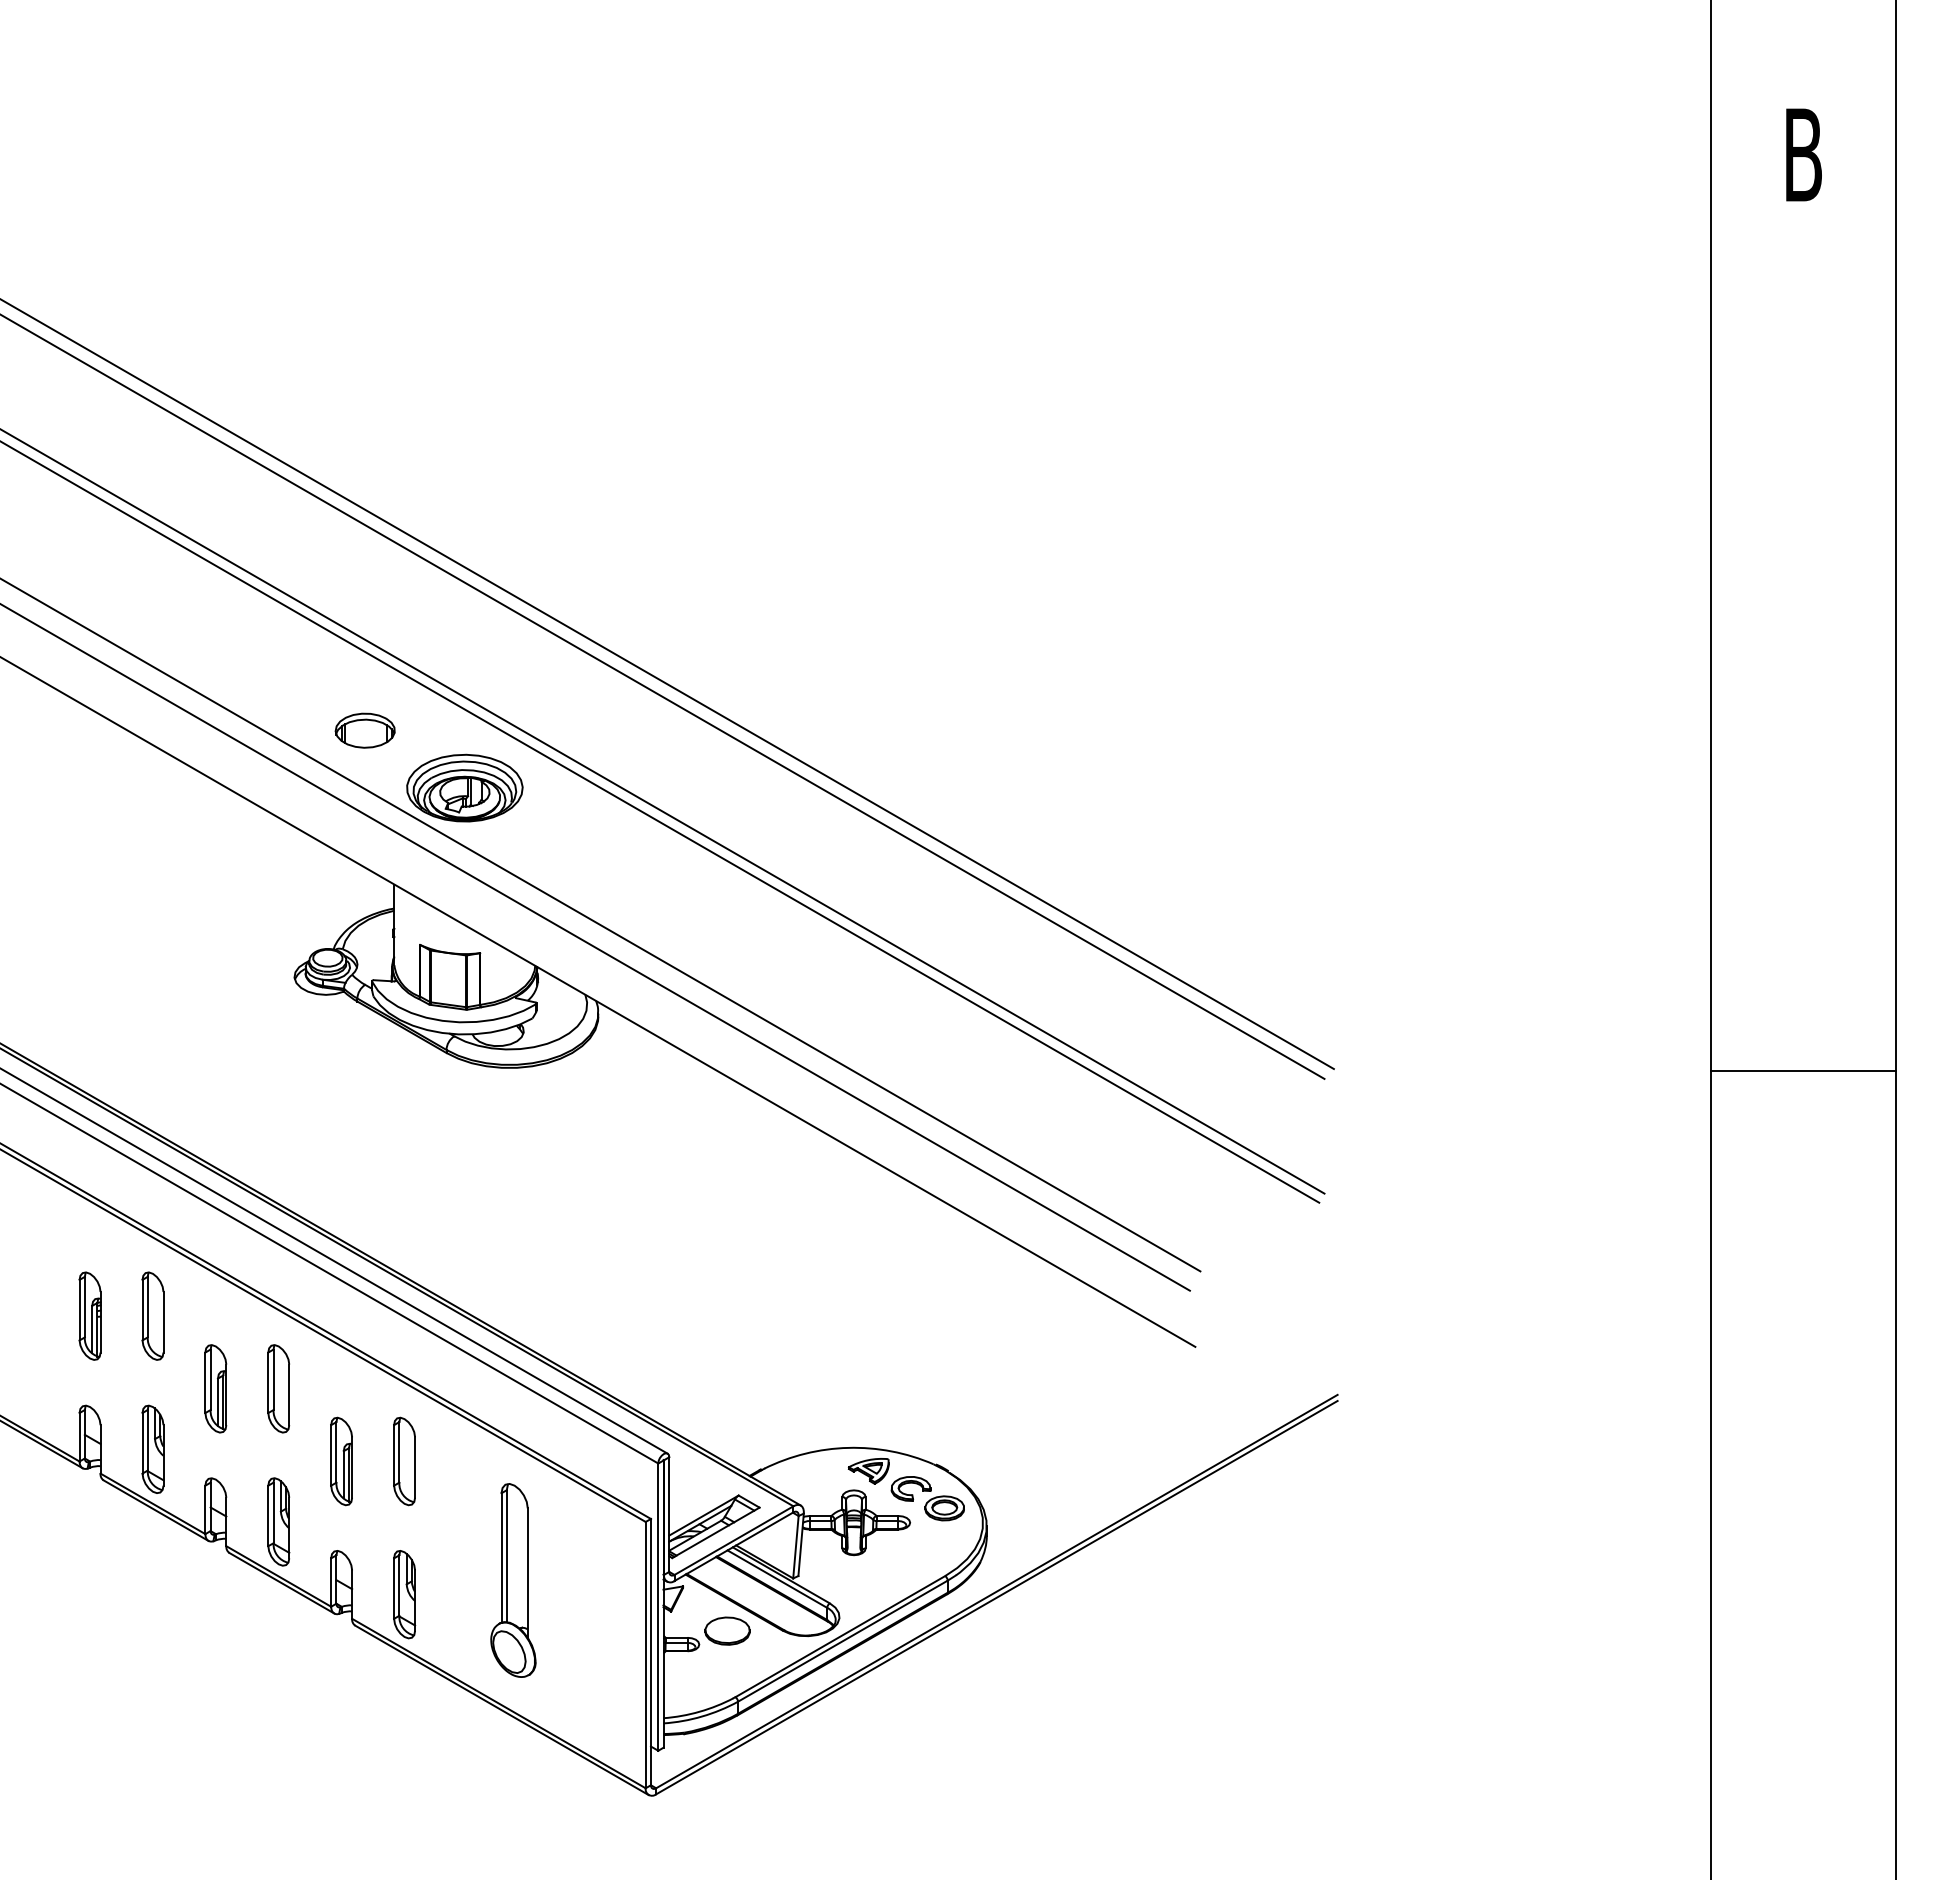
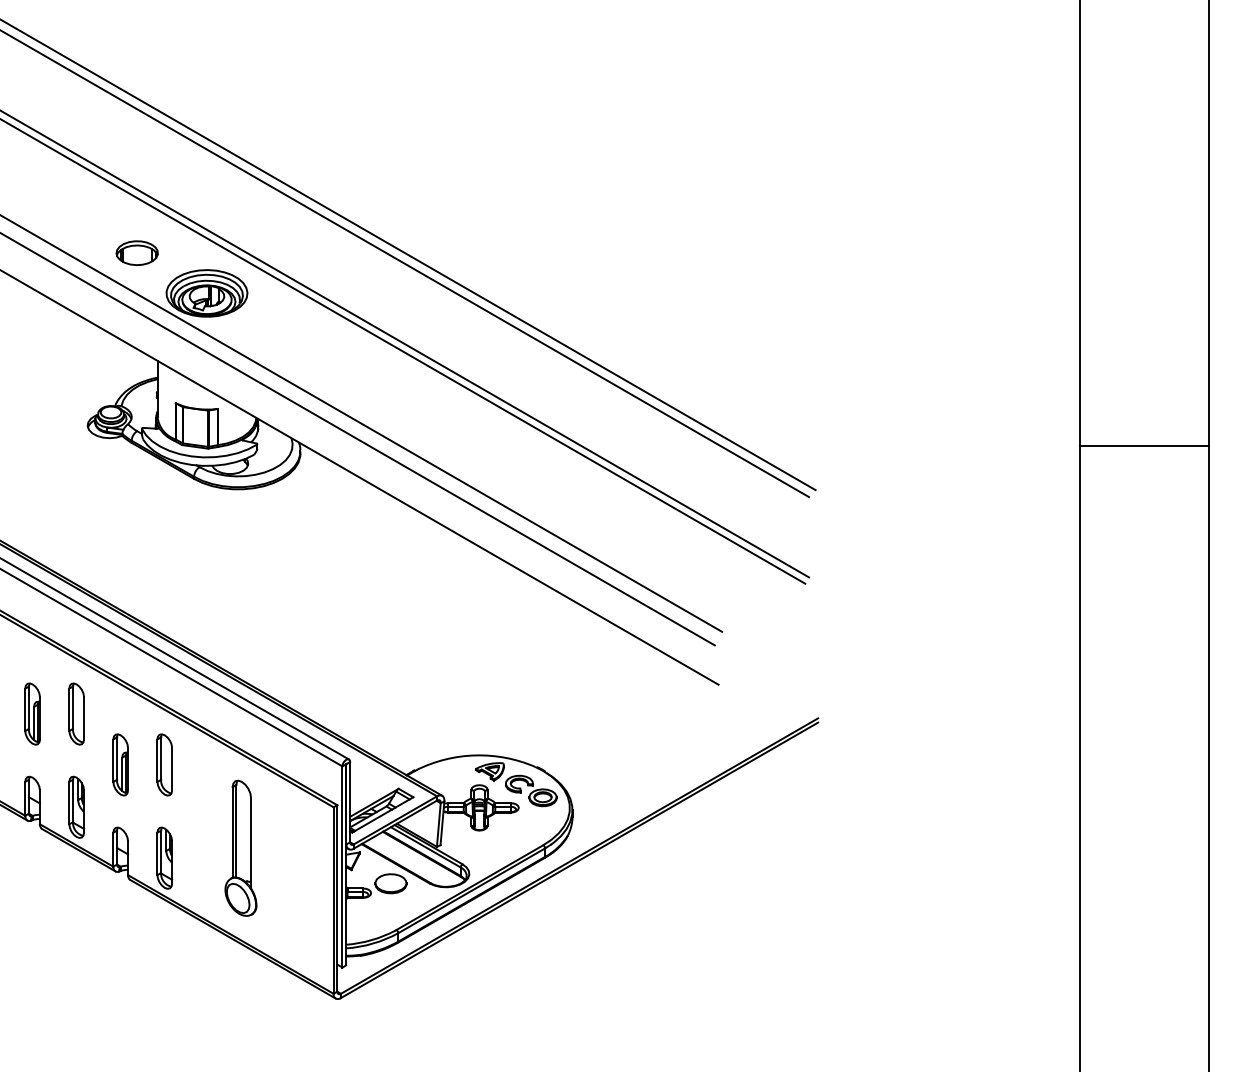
line: (1803, 1071) -> (1144, 446), moved

